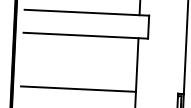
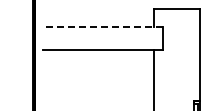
line: (86, 12) -> (102, 27), solid -> dashed
line: (77, 89) -> (97, 101), removed

